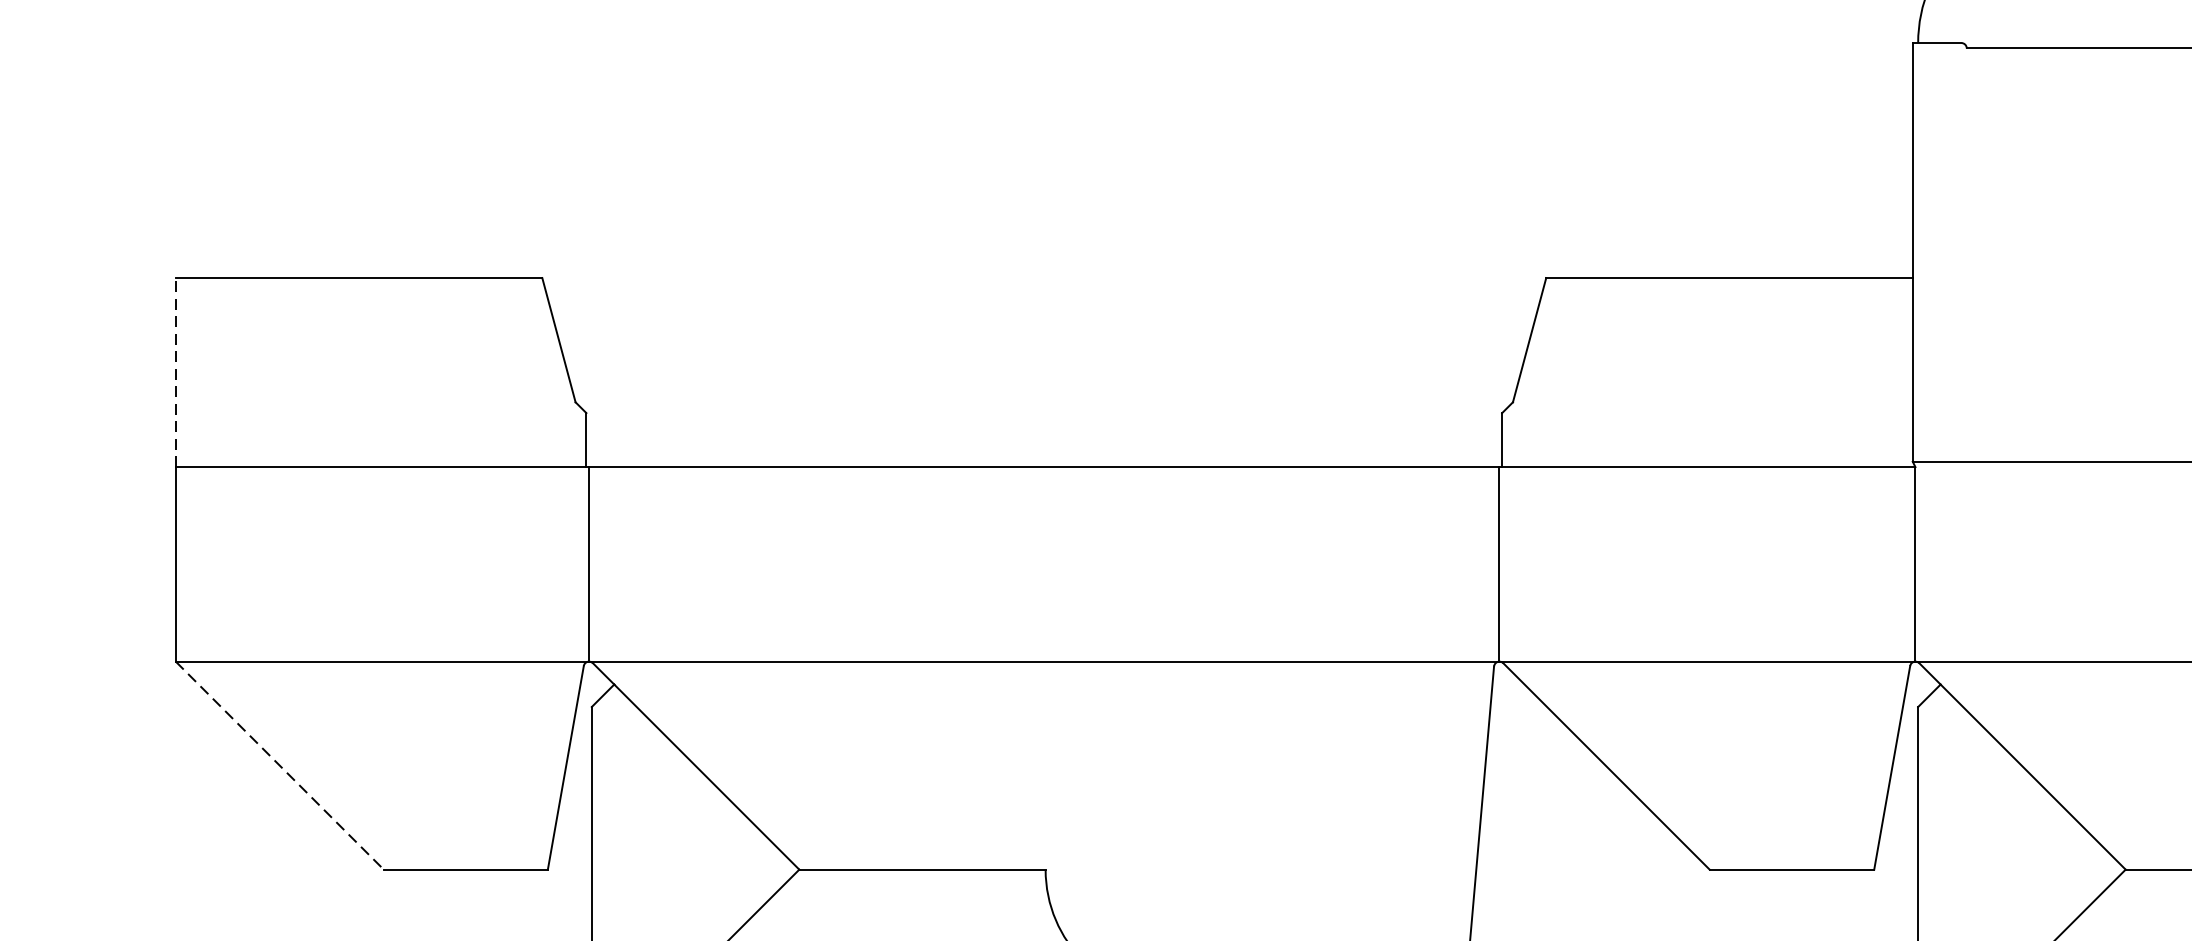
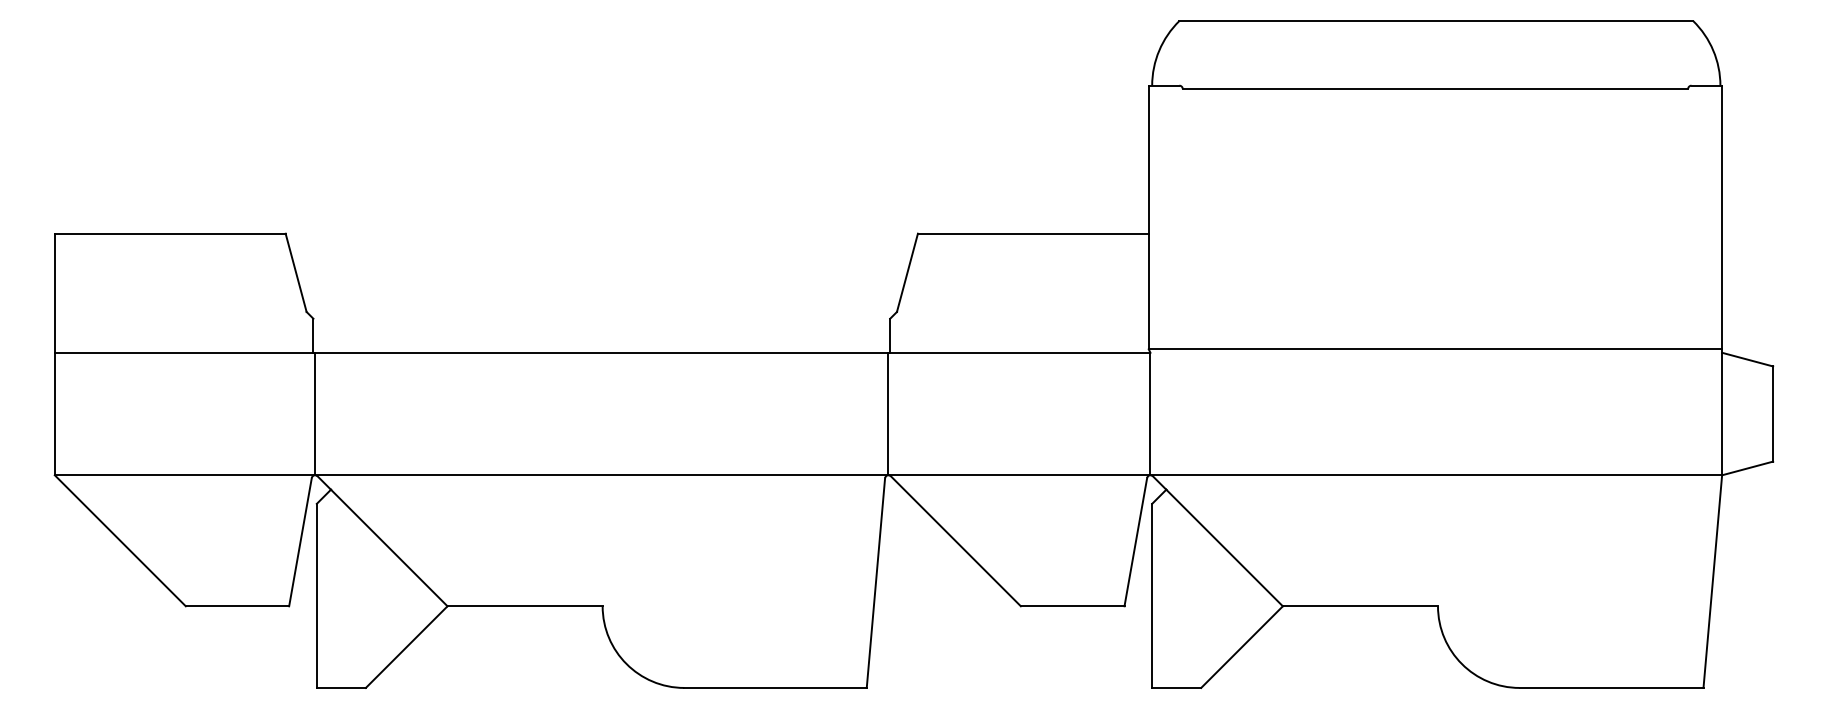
line: (175, 372) -> (54, 293), dashed -> solid
line: (280, 765) -> (120, 540), dashed -> solid

